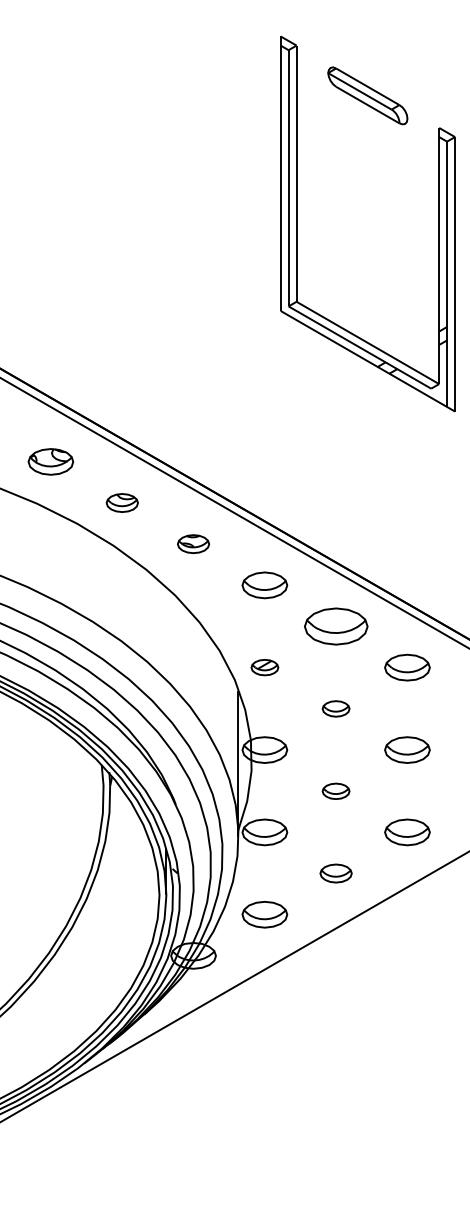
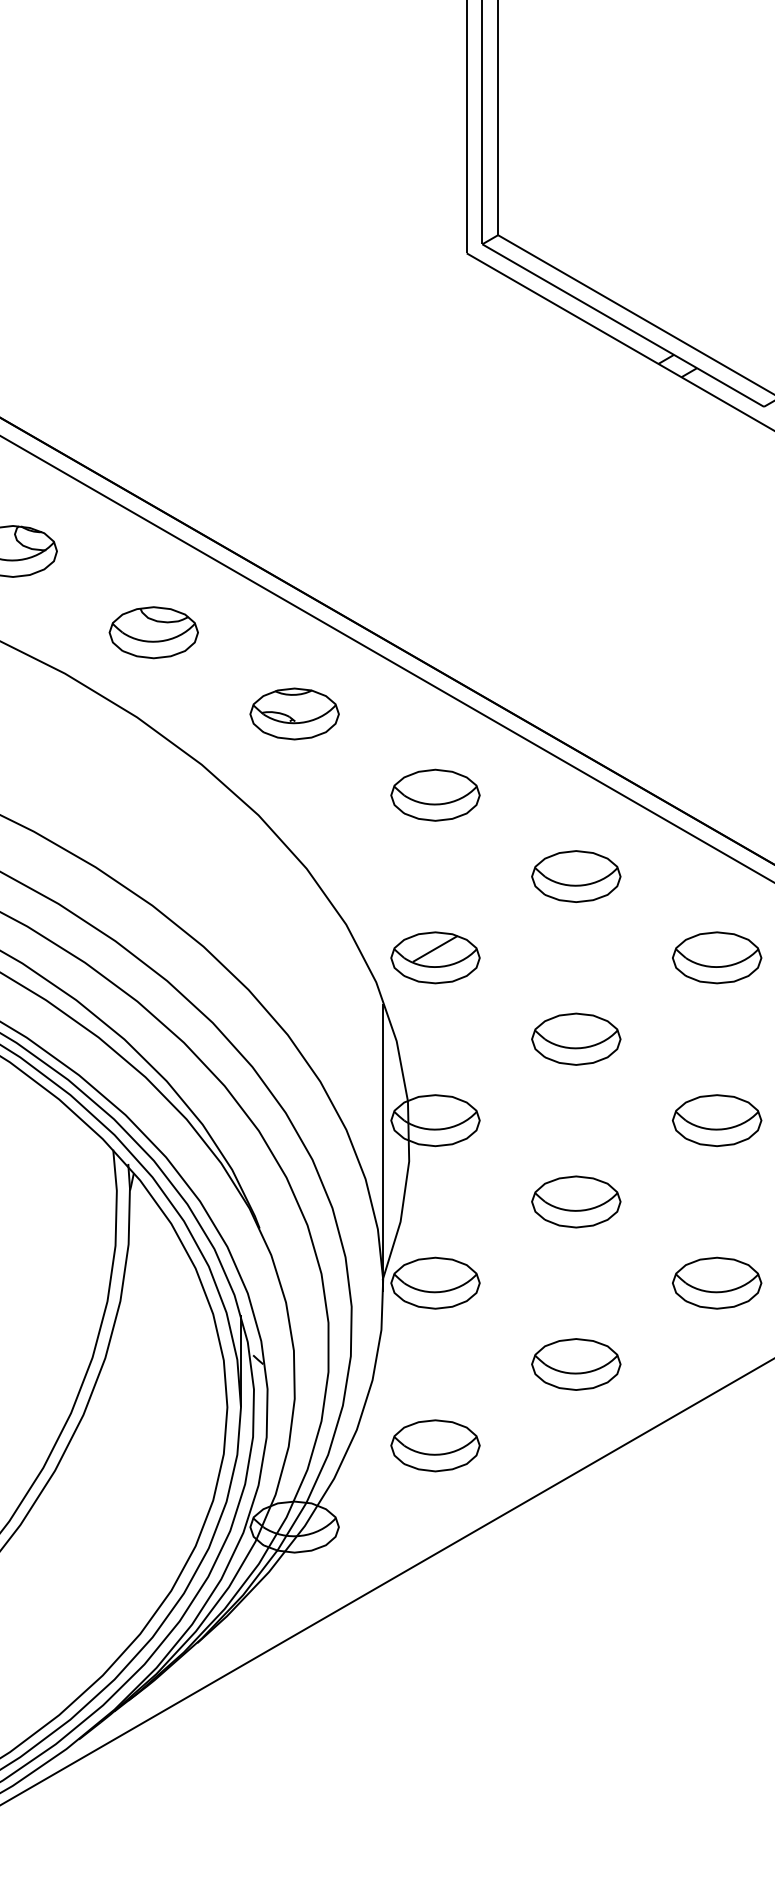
part: (122, 502) -> (154, 631), size x1.43
part: (193, 543) -> (294, 712), size x1.43
part: (335, 626) -> (574, 876), size x0.71
part: (264, 667) -> (434, 957), size x1.67
part: (335, 708) -> (574, 1038), size x1.67
part: (335, 791) -> (574, 1202), size x1.67
part: (335, 873) -> (574, 1364), size x1.43

